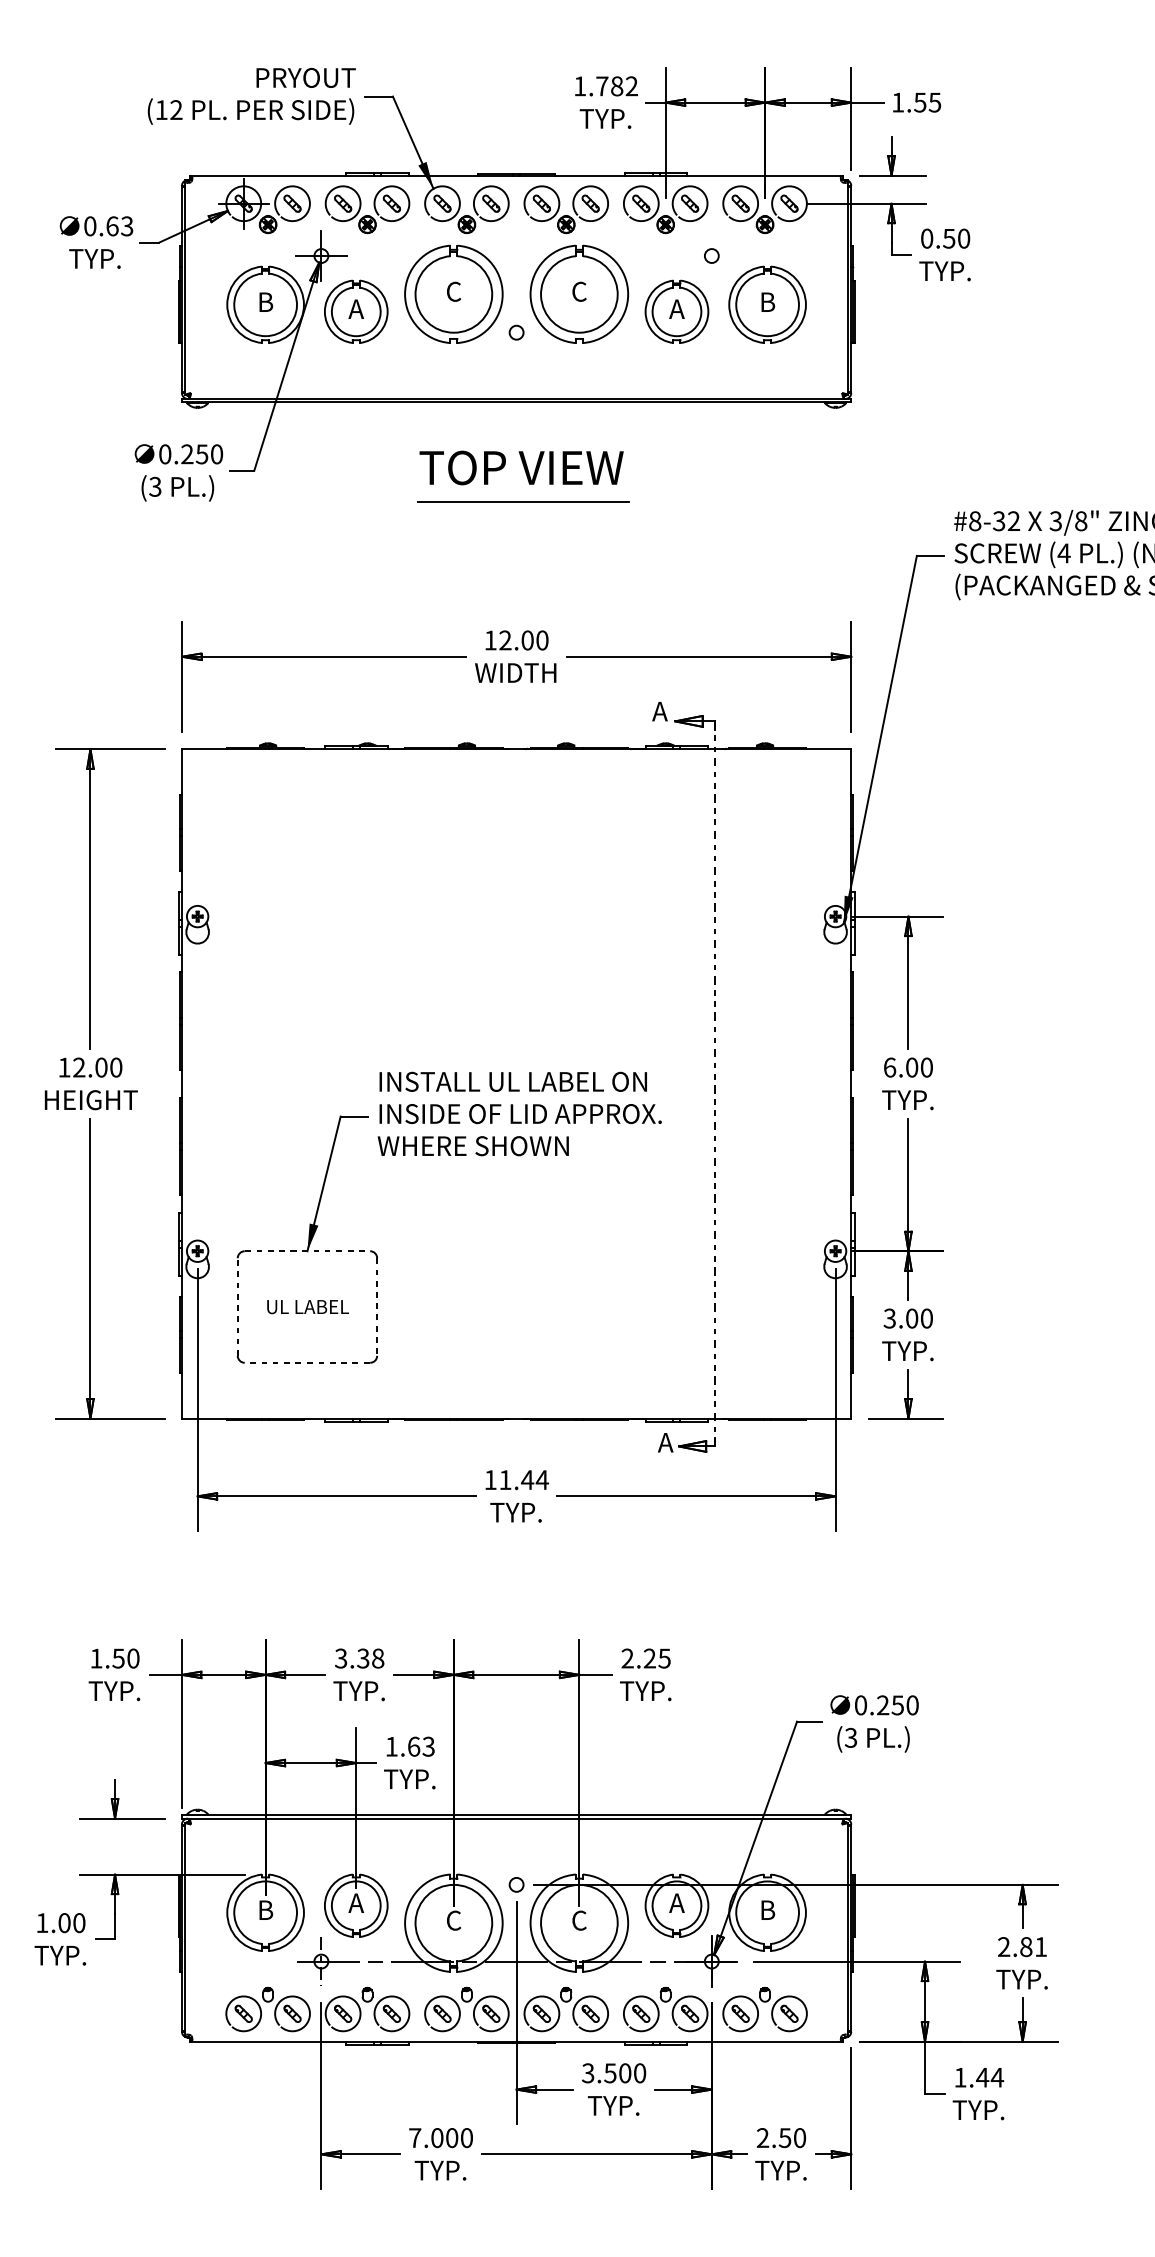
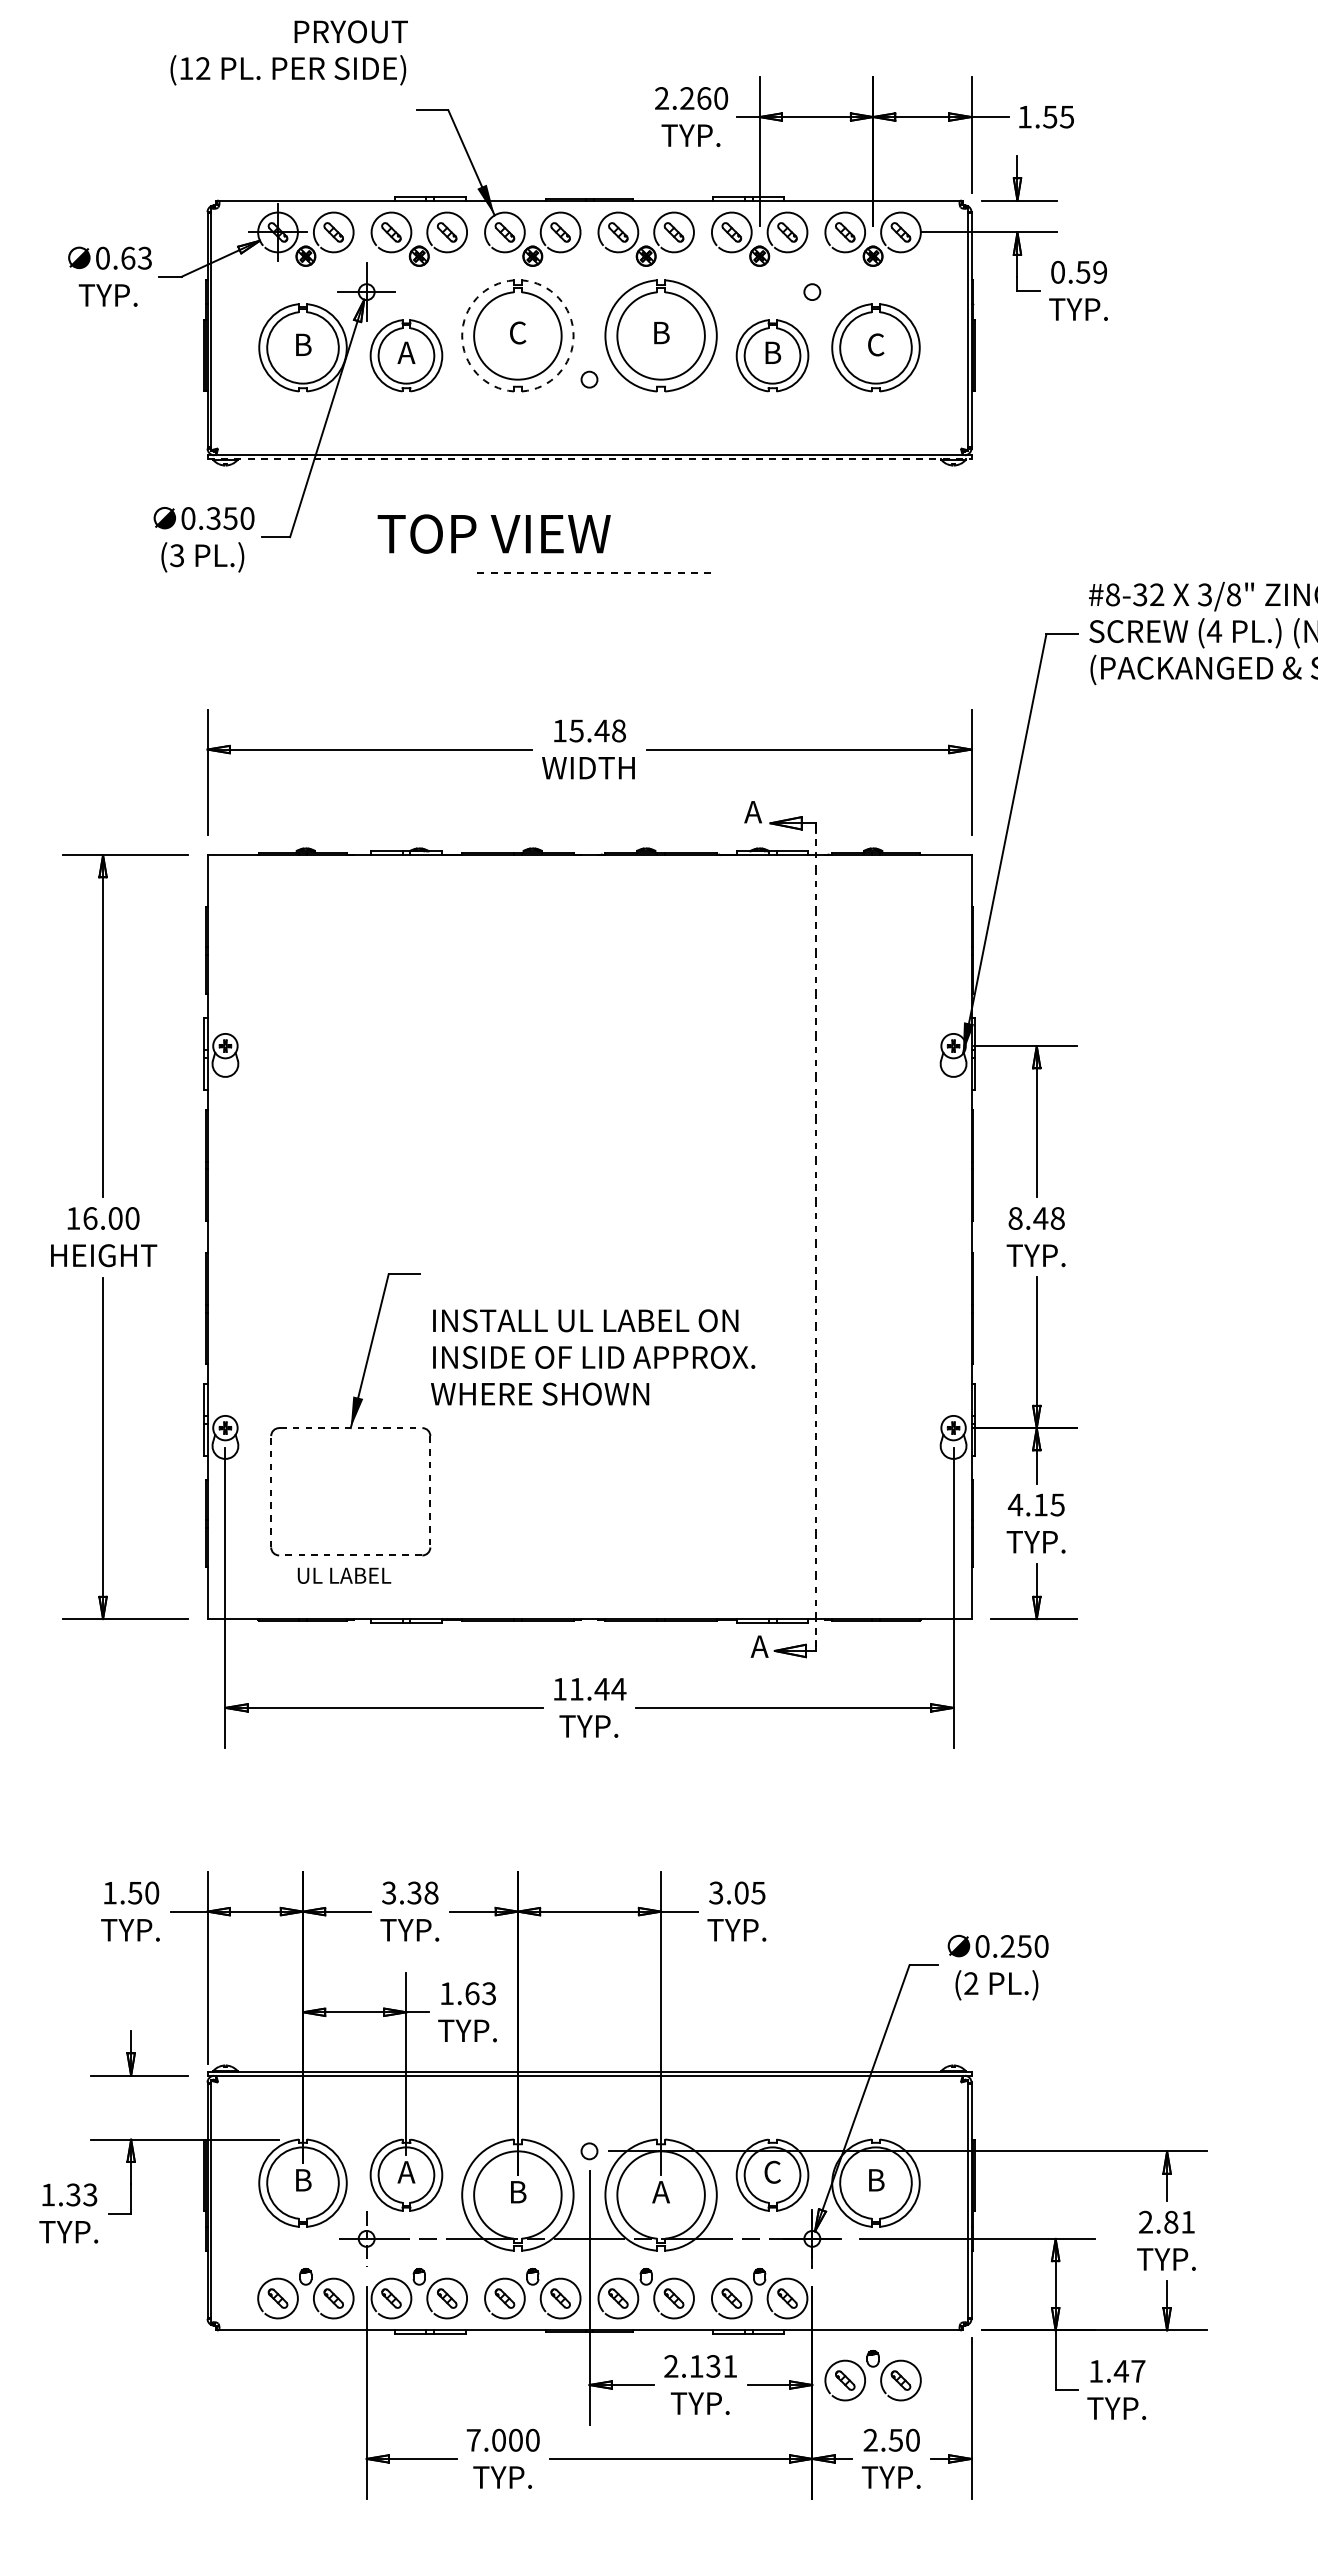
text: (605, 86) -> (691, 98), 1.782 -> 2.260
text: (251, 96) -> (288, 52), moved
text: (964, 238) -> (1100, 272), 0.50 -> 0.59
text: (579, 291) -> (661, 332), C -> B
arc: (405, 294) -> (462, 335), solid -> dashed
arc: (502, 294) -> (573, 335), solid -> dashed
text: (768, 301) -> (876, 344), B -> C
text: (676, 308) -> (772, 352), A -> B
line: (516, 402) -> (589, 459), solid -> dashed
text: (187, 454) -> (213, 518), 0.250 -> 0.350
text: (520, 467) -> (493, 533), moved
line: (523, 501) -> (597, 572), solid -> dashed
text: (523, 640) -> (597, 730), 12.00 -> 15.48
text: (79, 1067) -> (90, 1218), 12.00 -> 16.00
text: (908, 1067) -> (1036, 1218), 6.00 -> 8.48
text: (520, 1114) -> (593, 1357), moved
text: (308, 1306) -> (344, 1575), moved
text: (907, 1318) -> (1035, 1504), 3.00 -> 4.15
text: (638, 1658) -> (728, 1892), 2.25 -> 3.05
text: (851, 1737) -> (971, 1983), (3 -> (2
text: (676, 1902) -> (772, 2171), A -> C
text: (454, 1920) -> (518, 2191), C -> B
text: (578, 1920) -> (660, 2191), C -> A
text: (71, 1922) -> (81, 2194), 1.00 -> 1.33
part: (758, 2009) -> (865, 2375), moved
text: (613, 2073) -> (700, 2366), 3.500 -> 2.131
text: (996, 2077) -> (1137, 2371), 1.44 -> 1.47

